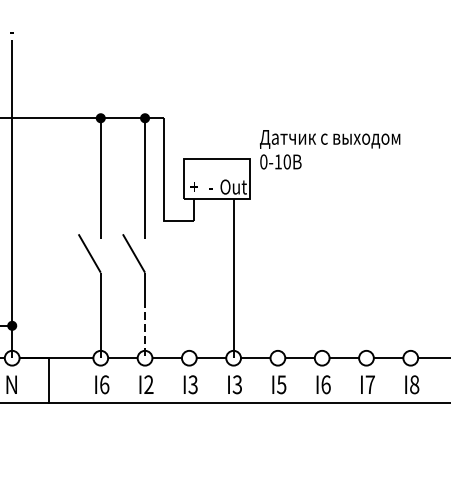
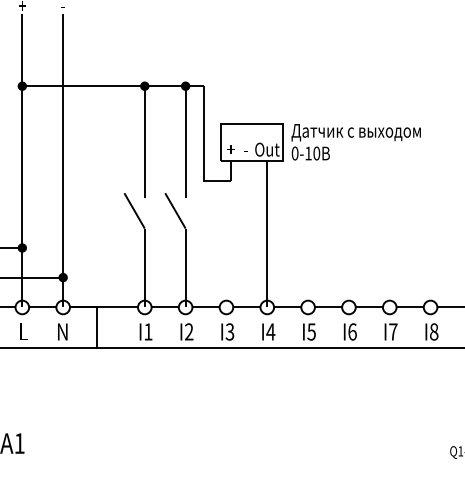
text: (329, 149) -> (355, 142), moved
line: (144, 328) -> (185, 280), dashed -> solid
text: (104, 384) -> (148, 331), I6 -> I1
text: (237, 384) -> (270, 331), I3 -> I4

